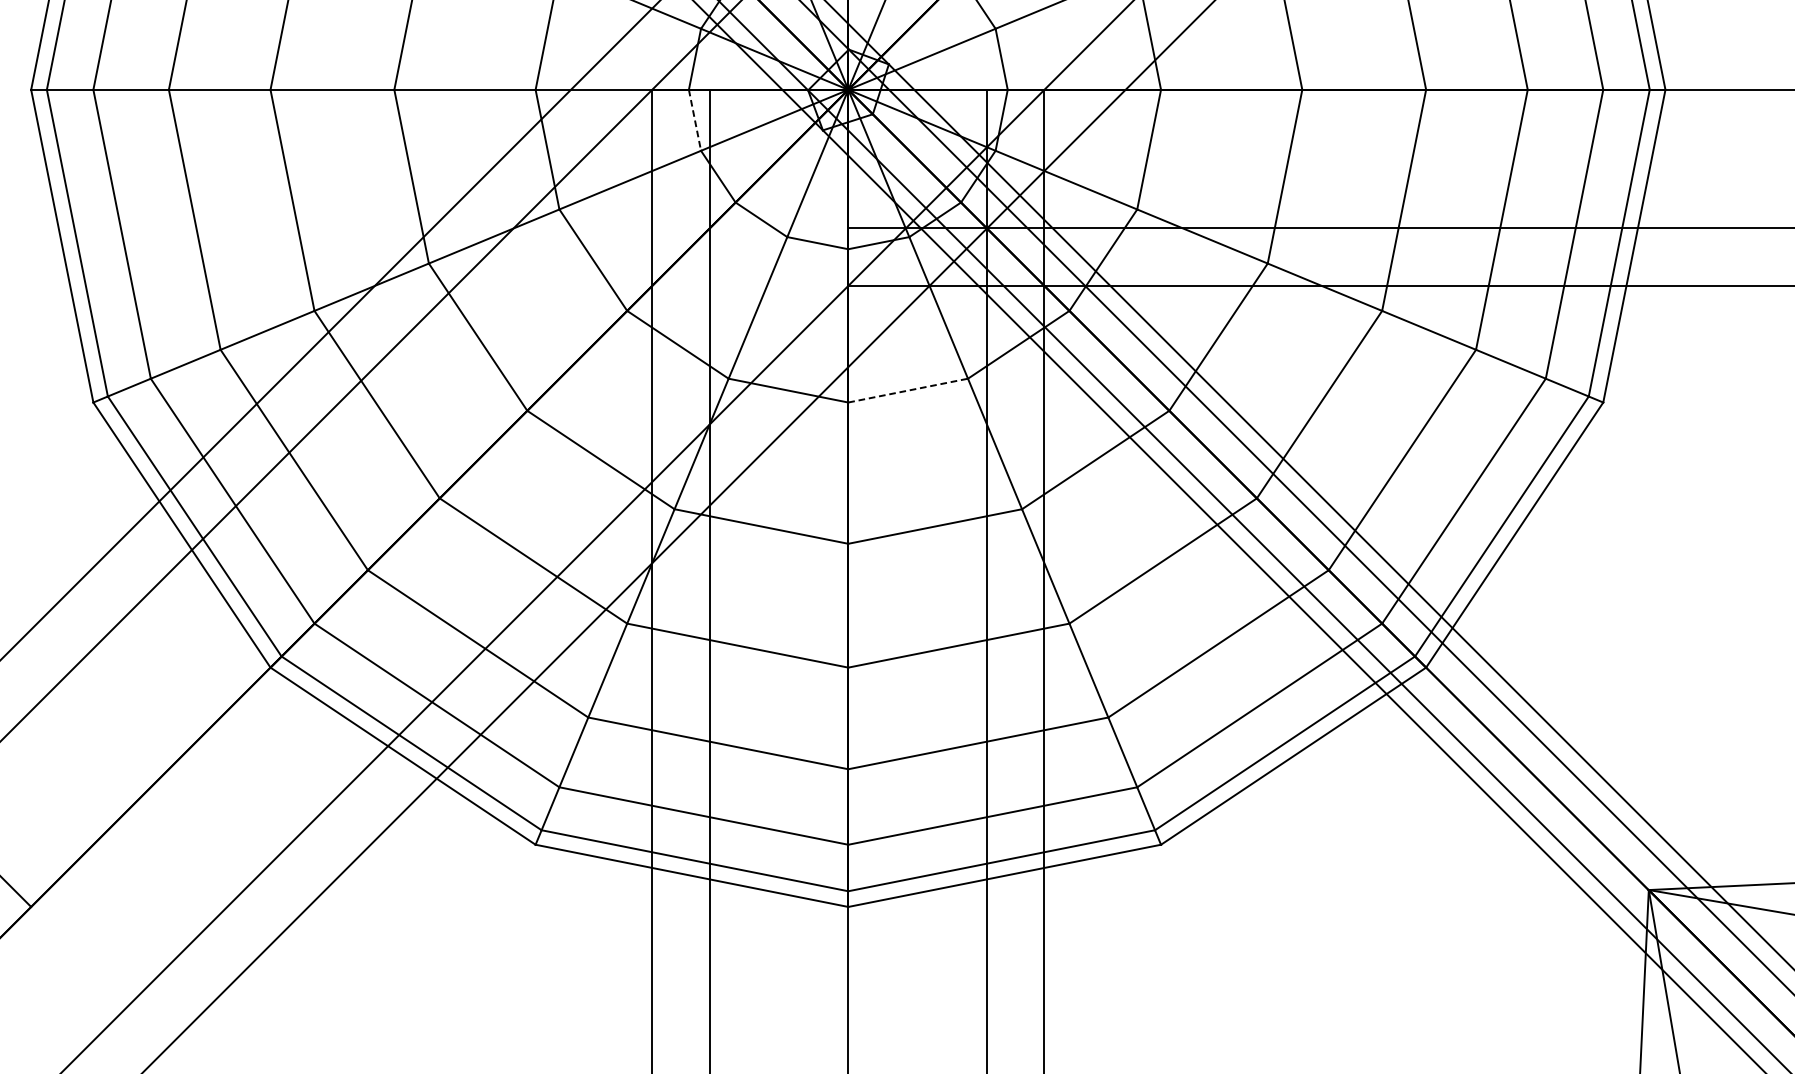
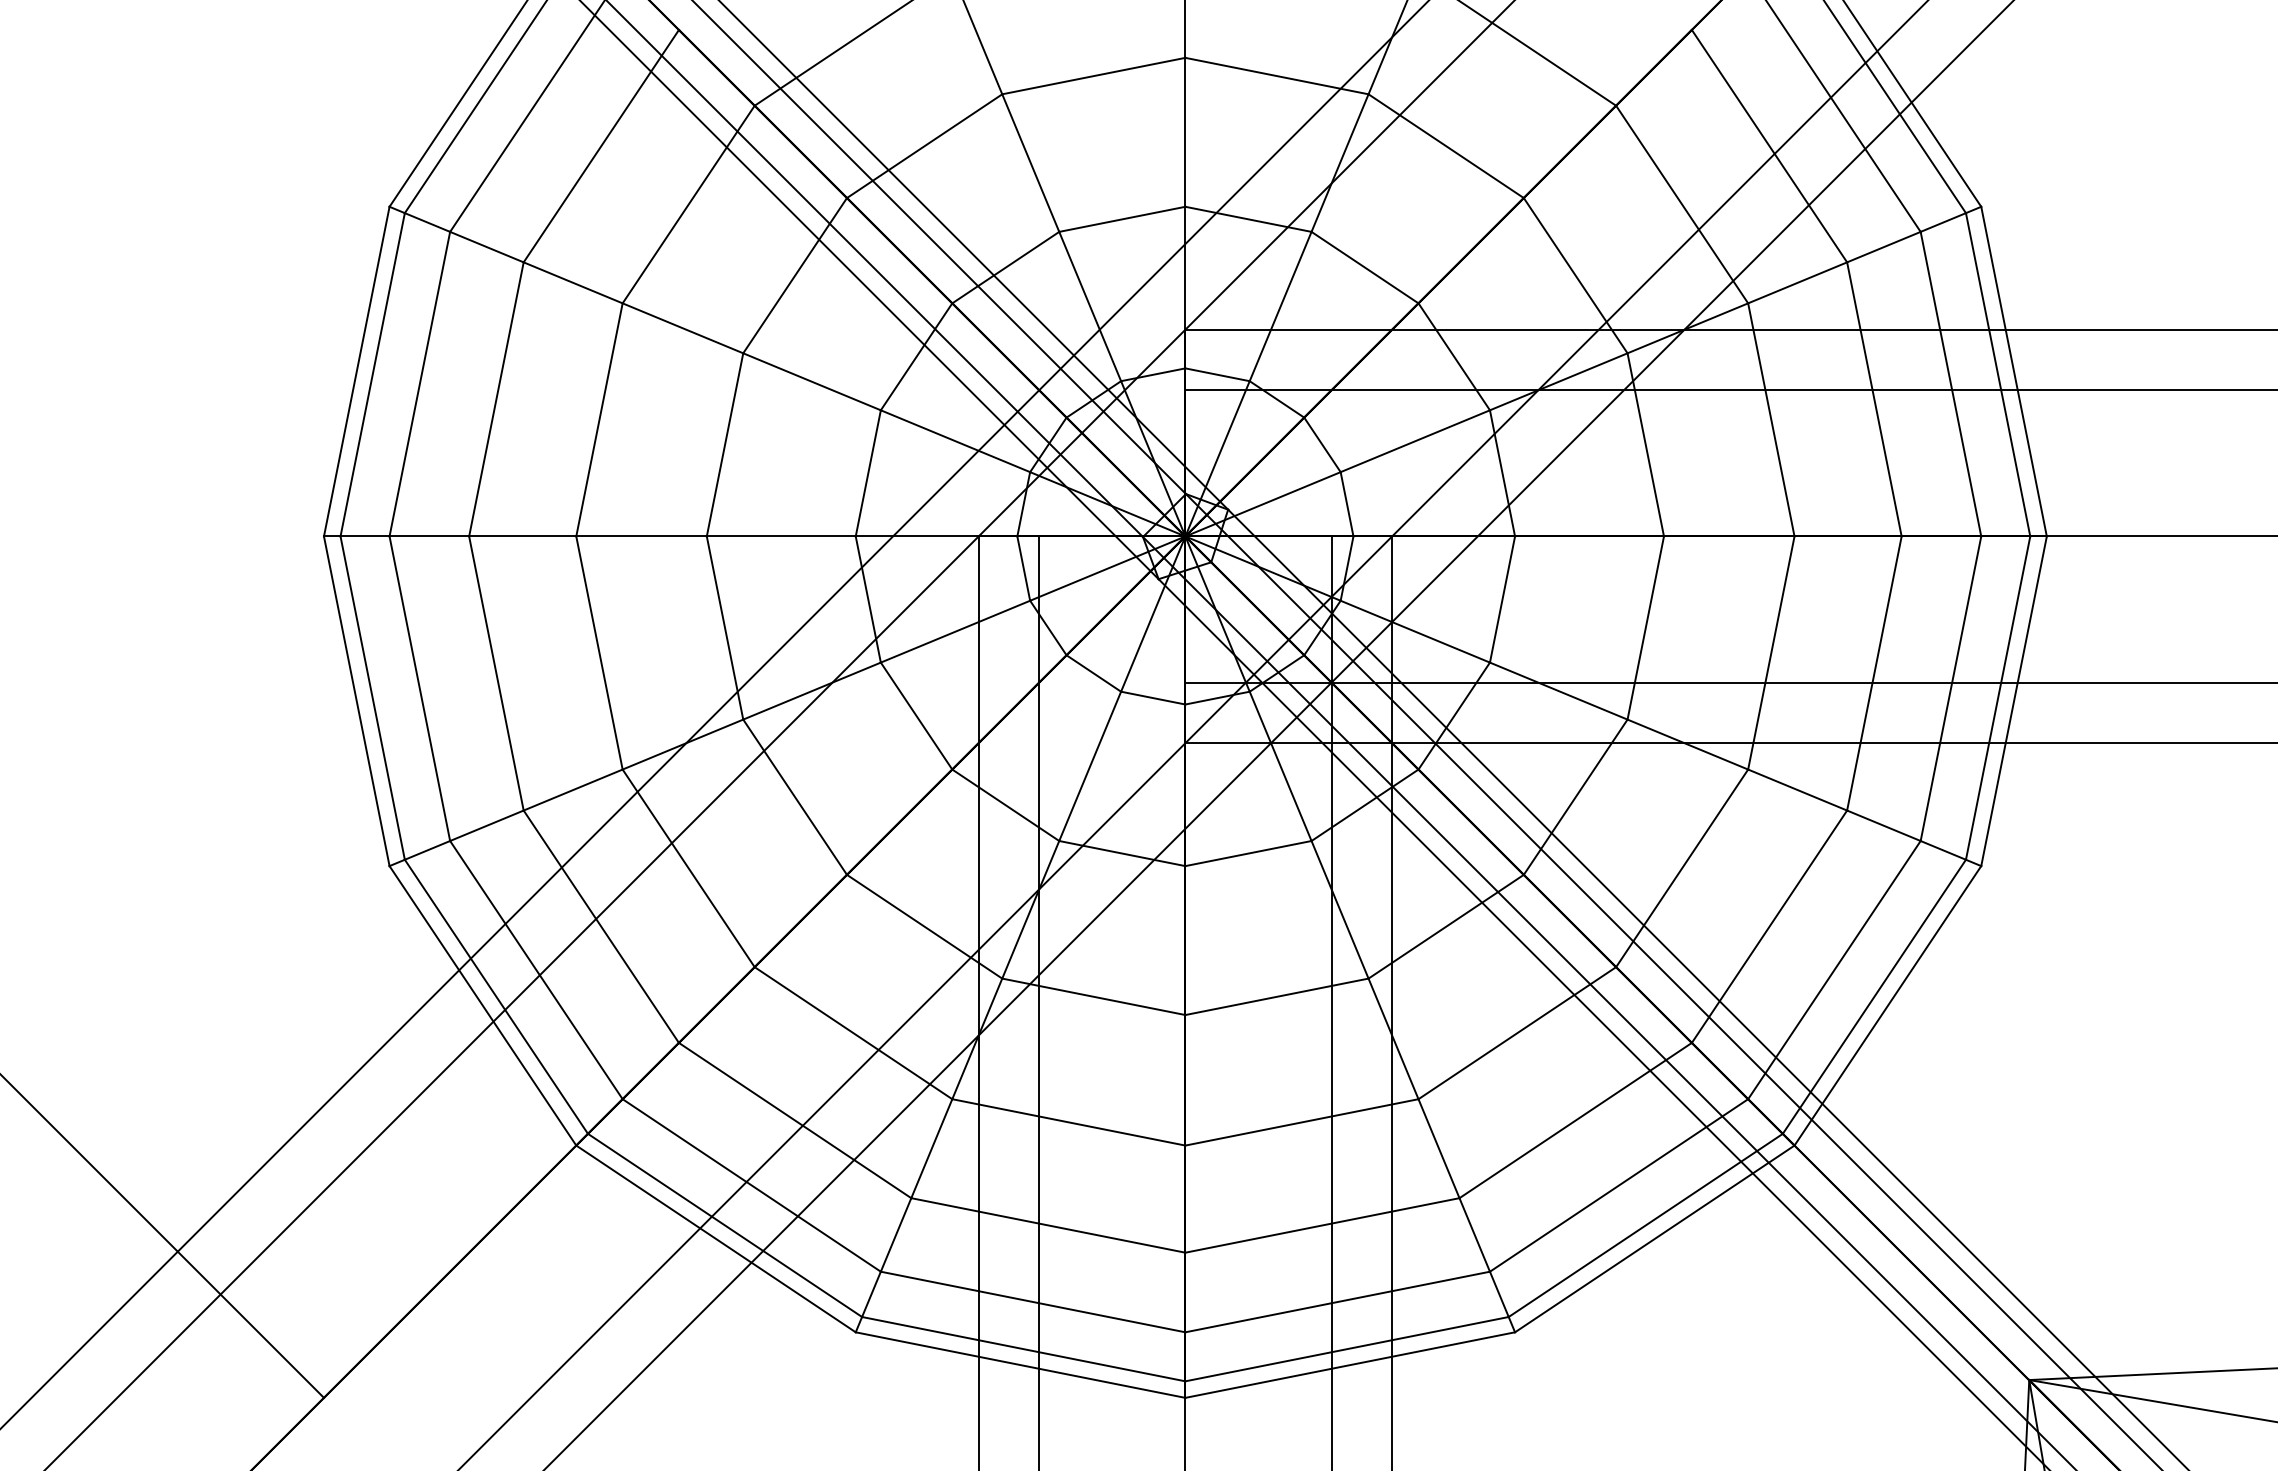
line: (694, 120) -> (1023, 568), dashed -> solid
line: (908, 390) -> (1248, 853), dashed -> solid

